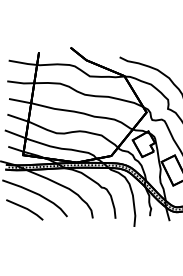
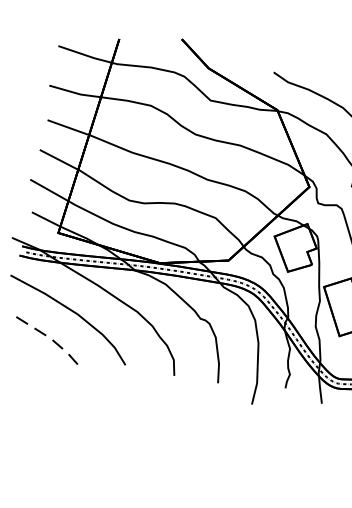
line: (27, 209) -> (50, 339), solid -> dashed

